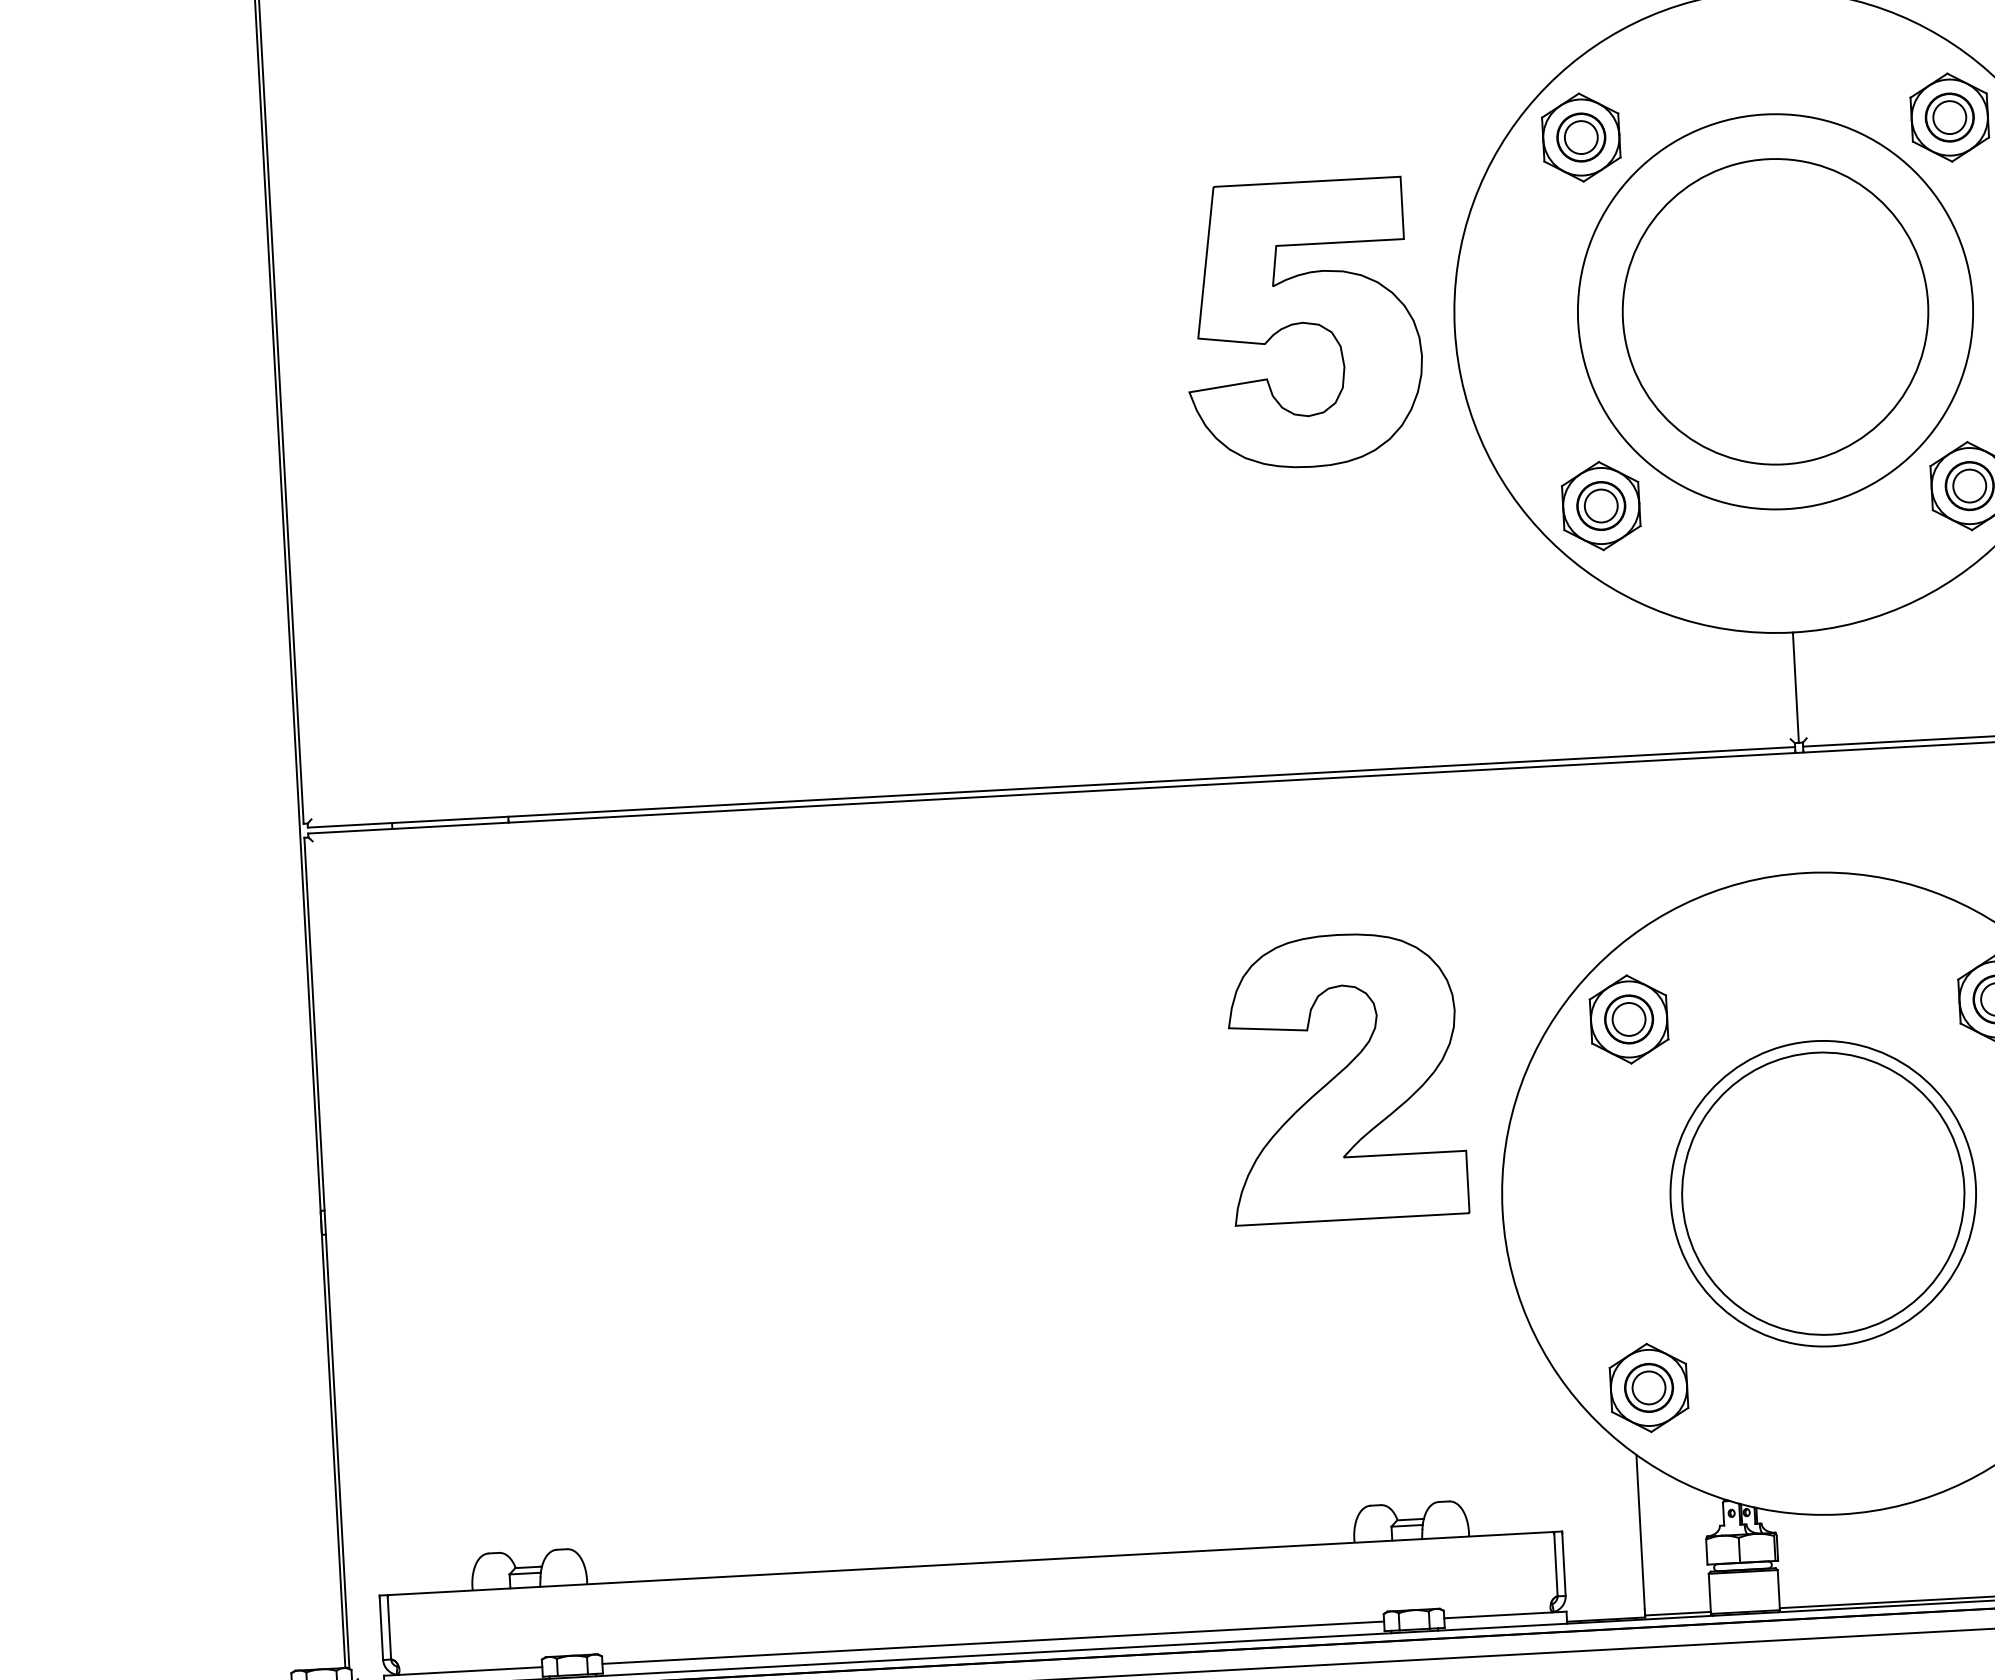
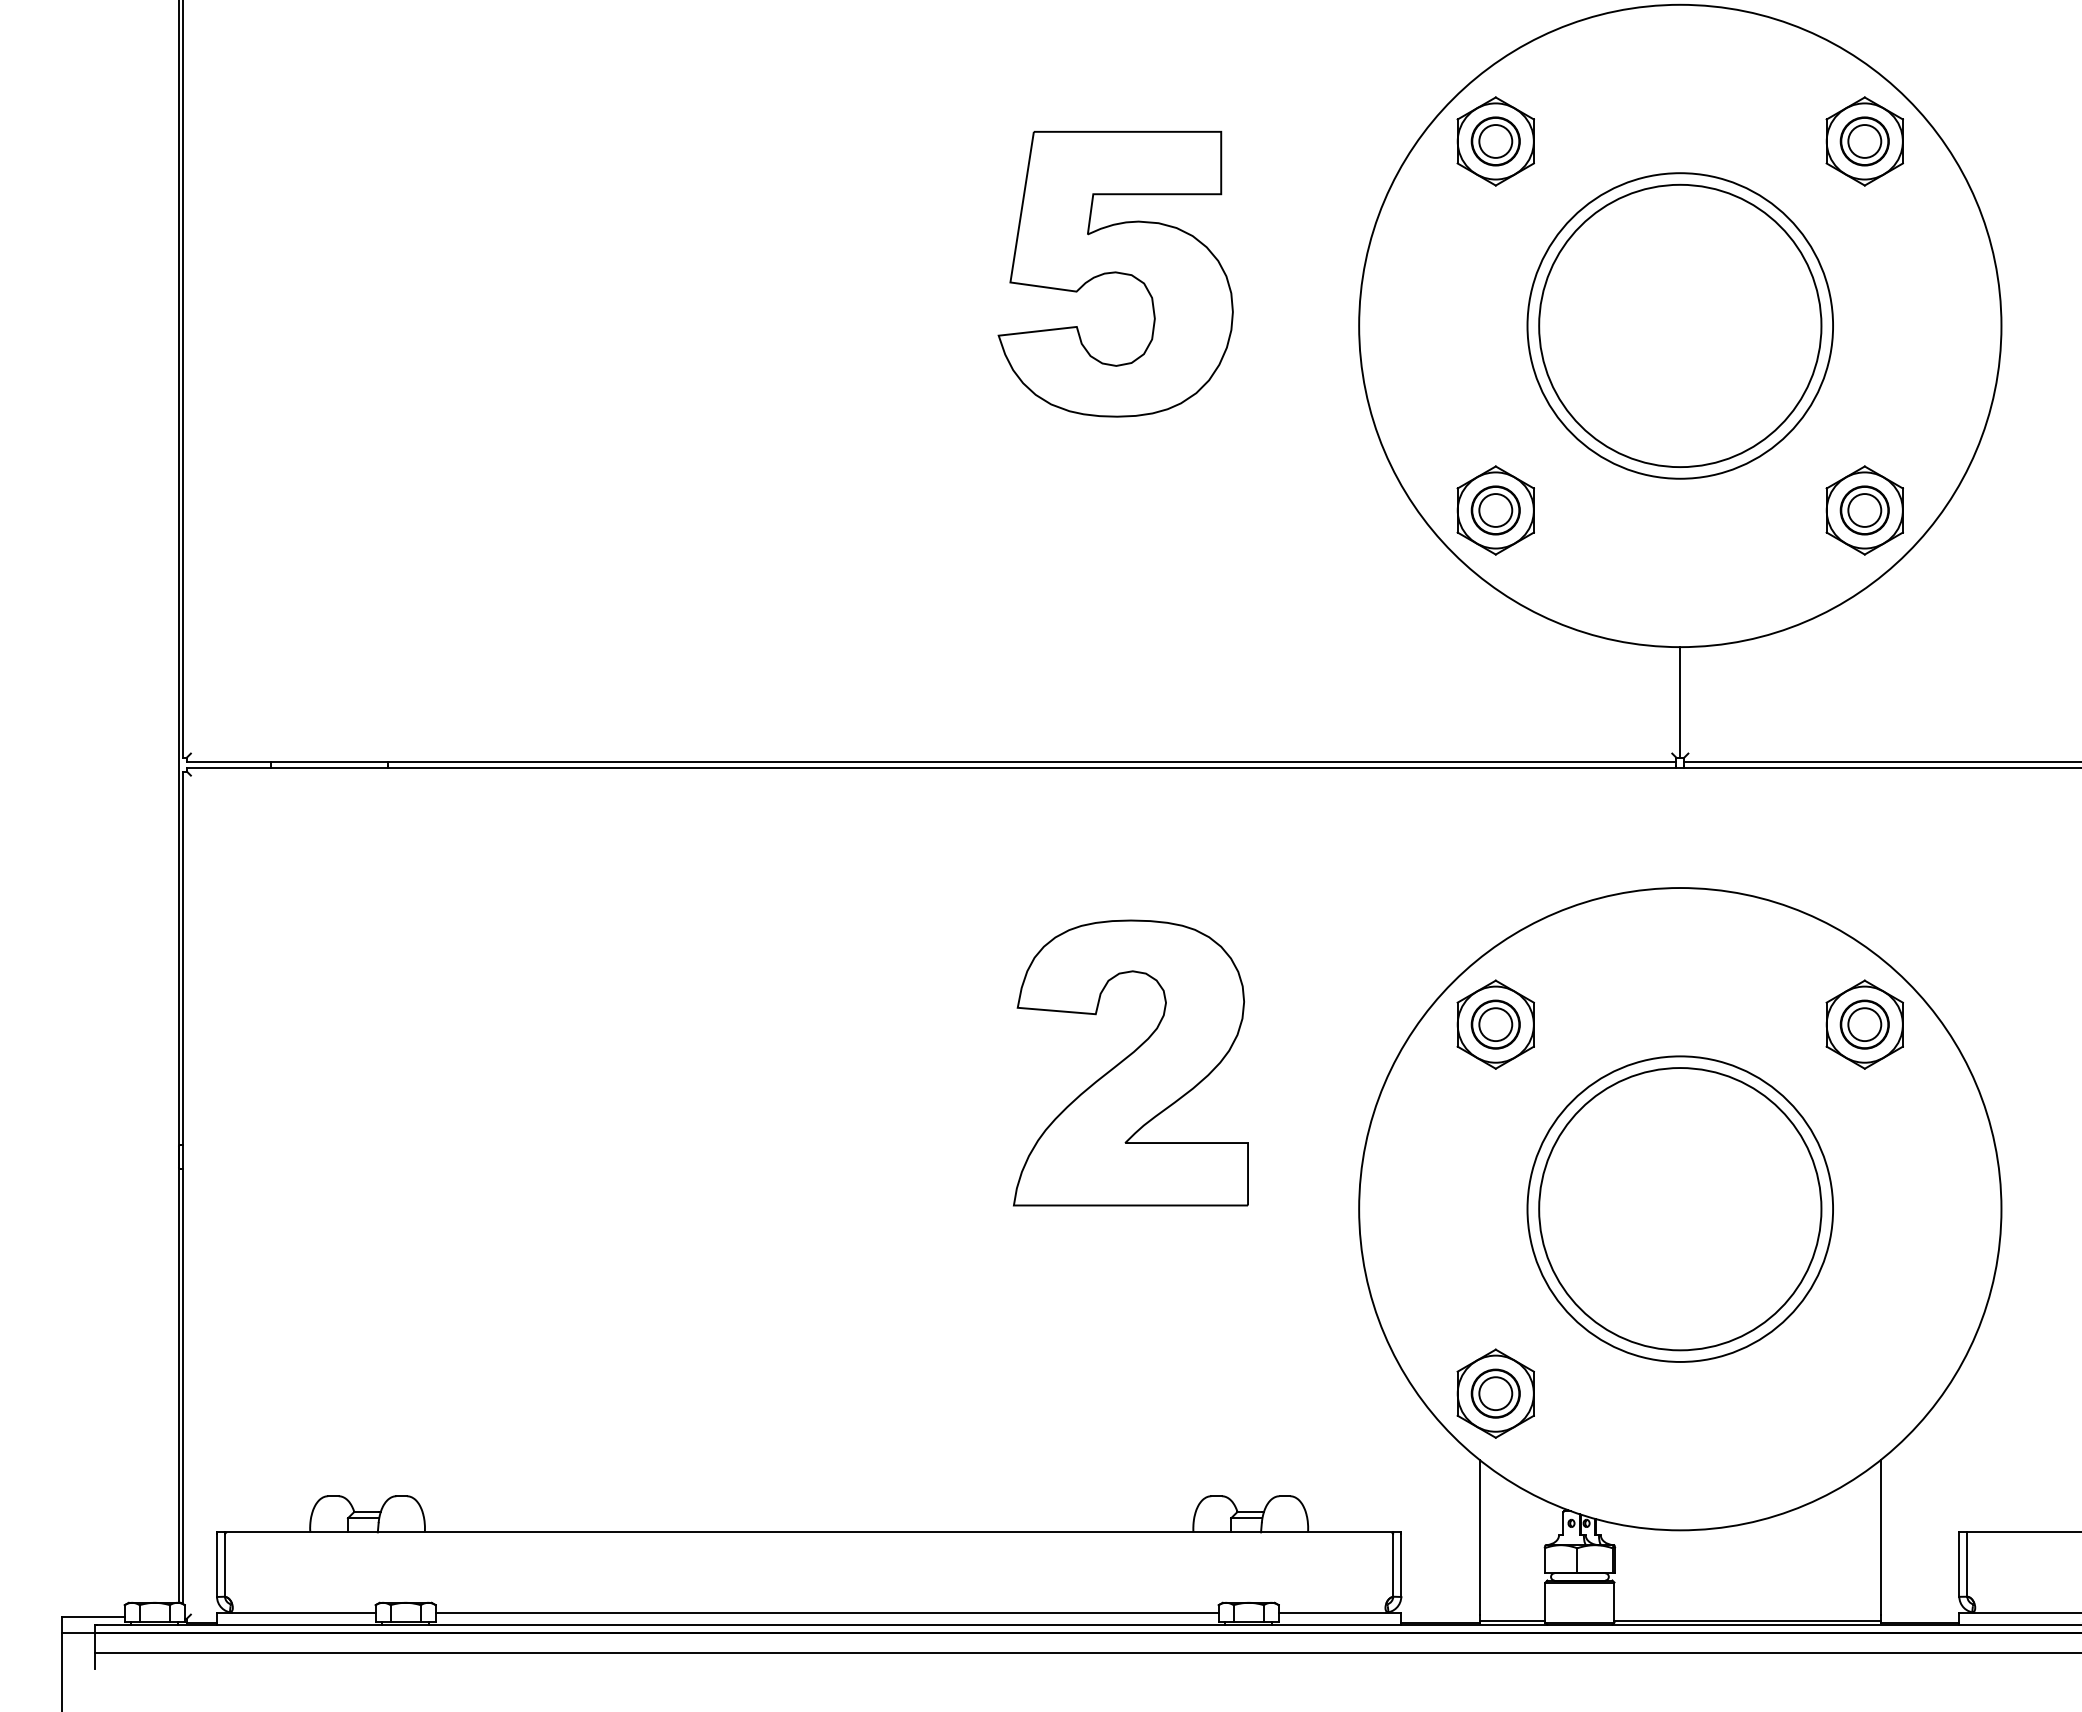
circle: (1775, 311) -> (1680, 325), size x0.71
part: (1302, 324) -> (1115, 274), moved
part: (1344, 1076) -> (1130, 1062), moved

